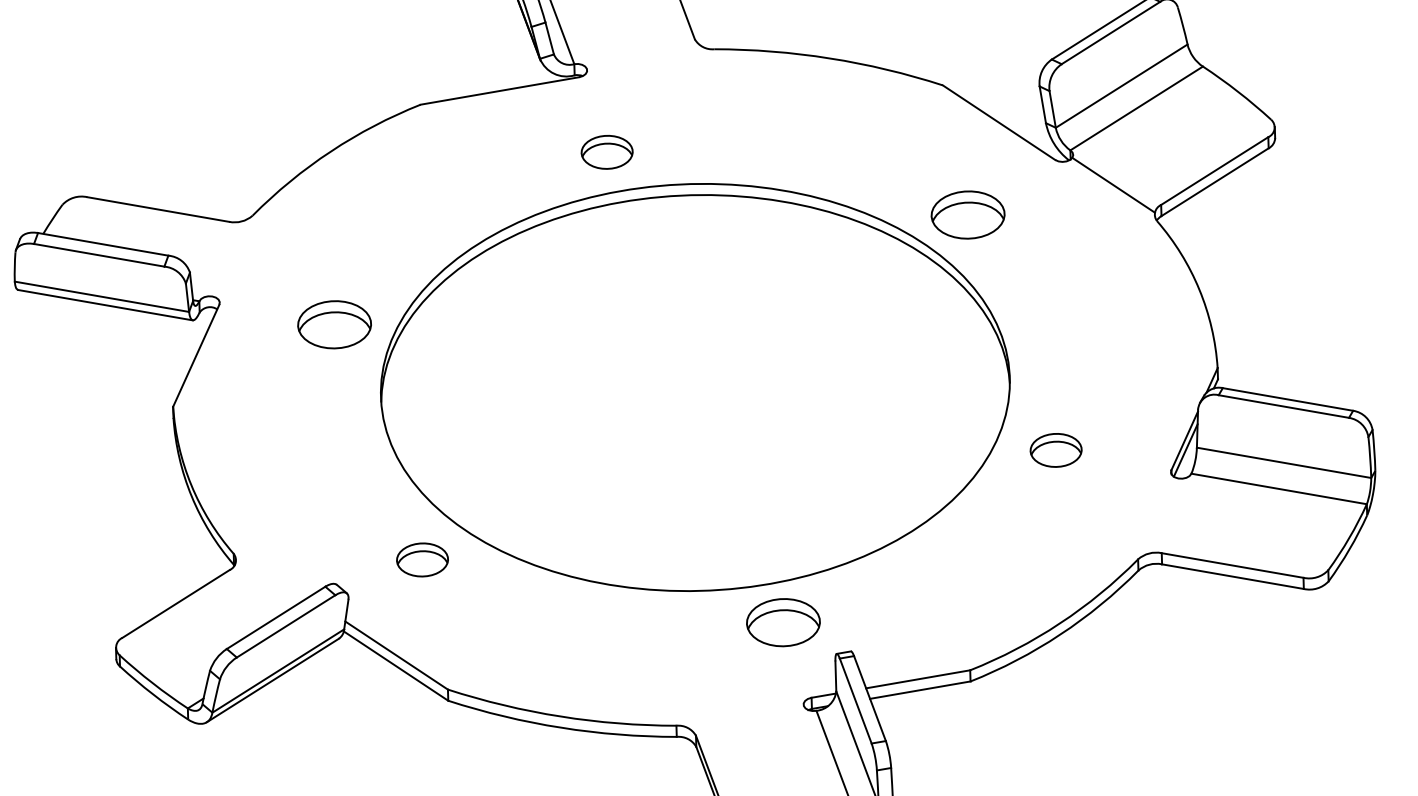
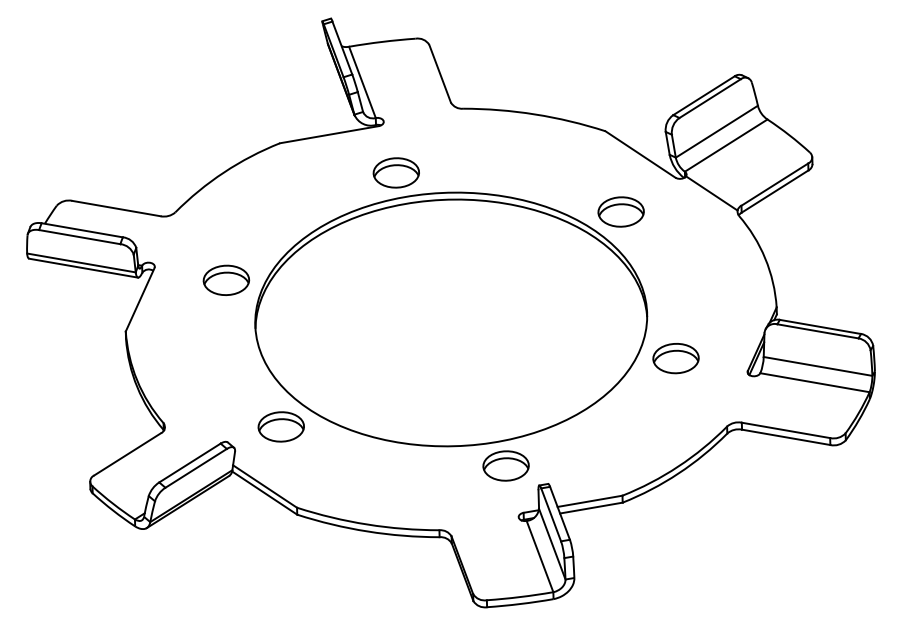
part: (605, 151) -> (395, 172), size x1.43
part: (1055, 450) -> (675, 358), size x1.43
part: (421, 559) -> (280, 426), size x1.43

